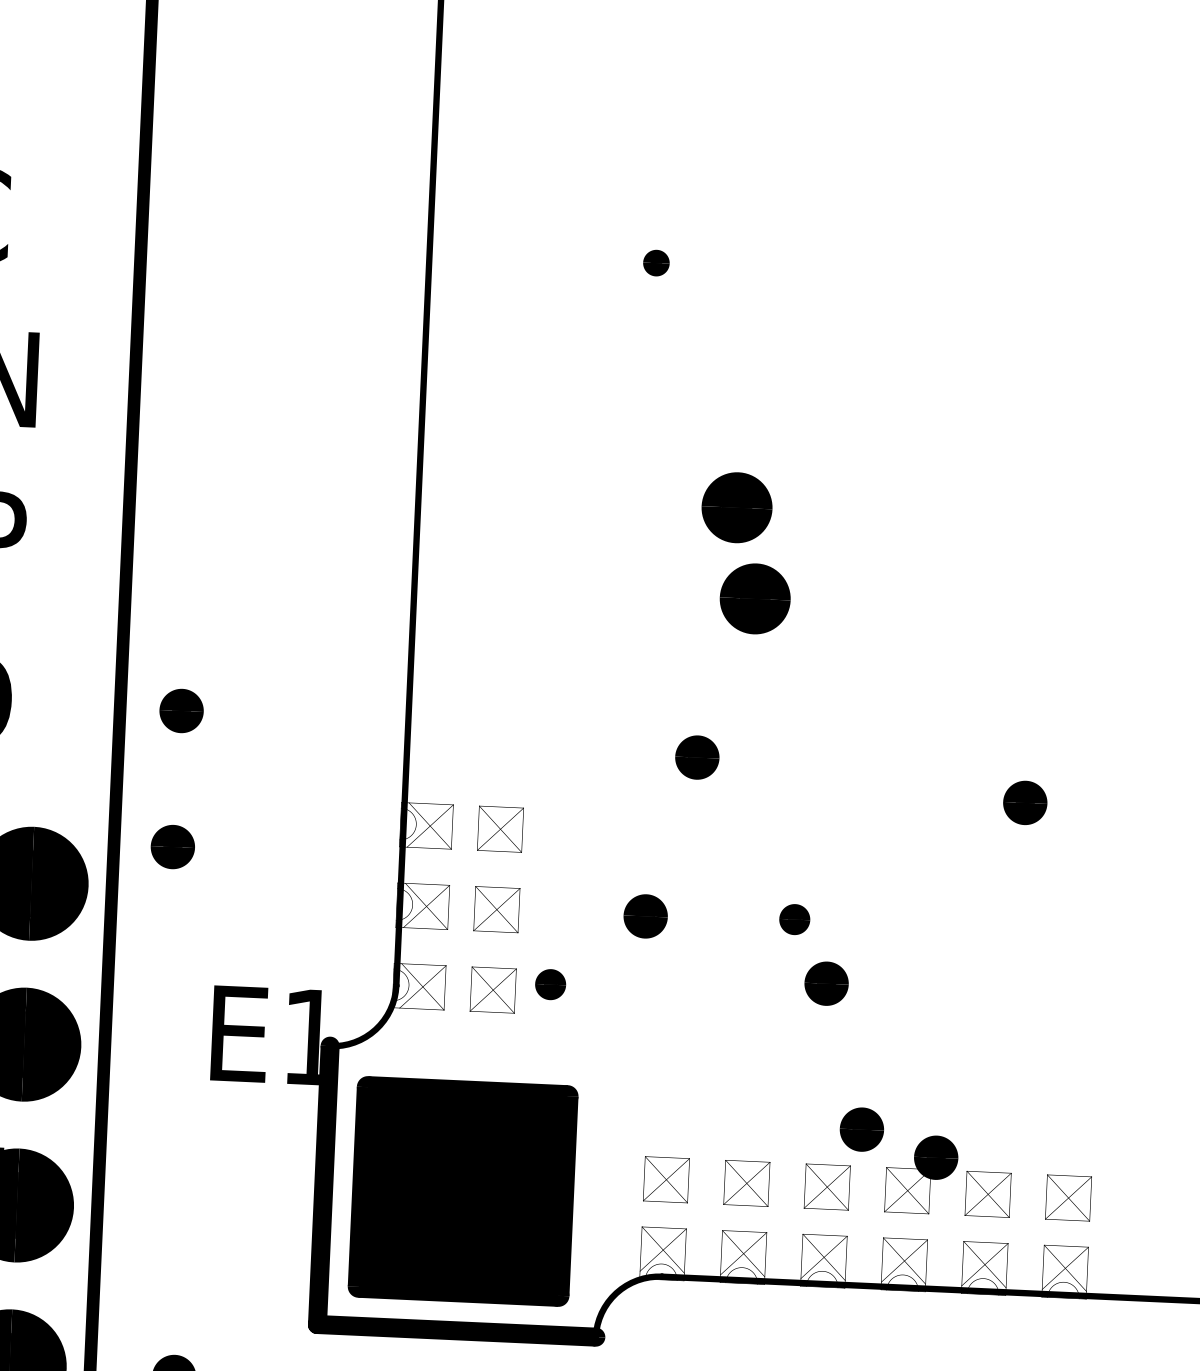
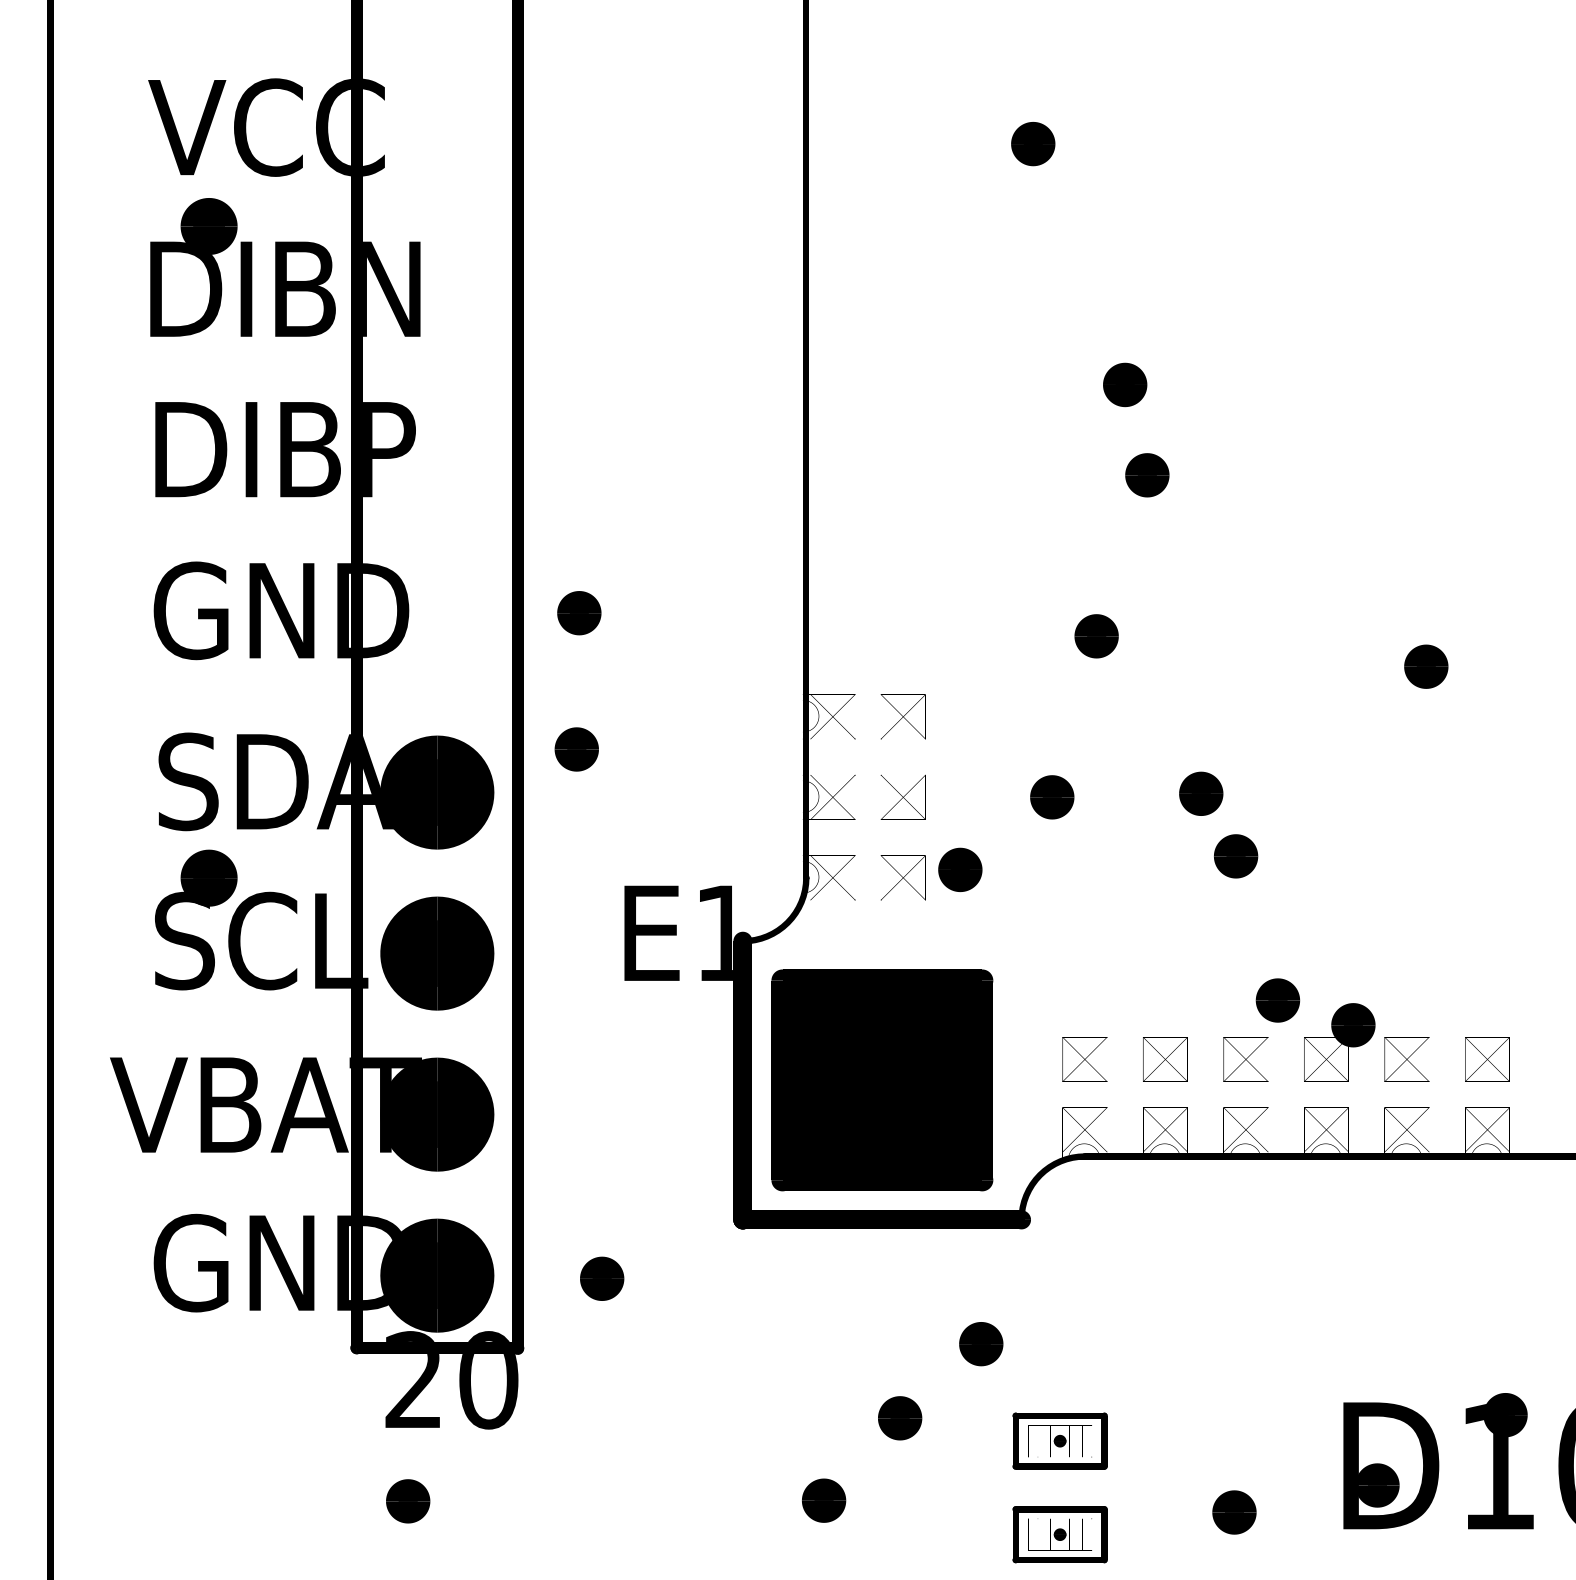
part: (656, 263) -> (1033, 144), size x1.67
part: (737, 507) -> (1125, 384), size x0.62
part: (755, 599) -> (1147, 475), size x0.62
part: (794, 919) -> (1201, 793), size x1.43
part: (550, 984) -> (960, 869), size x1.43

